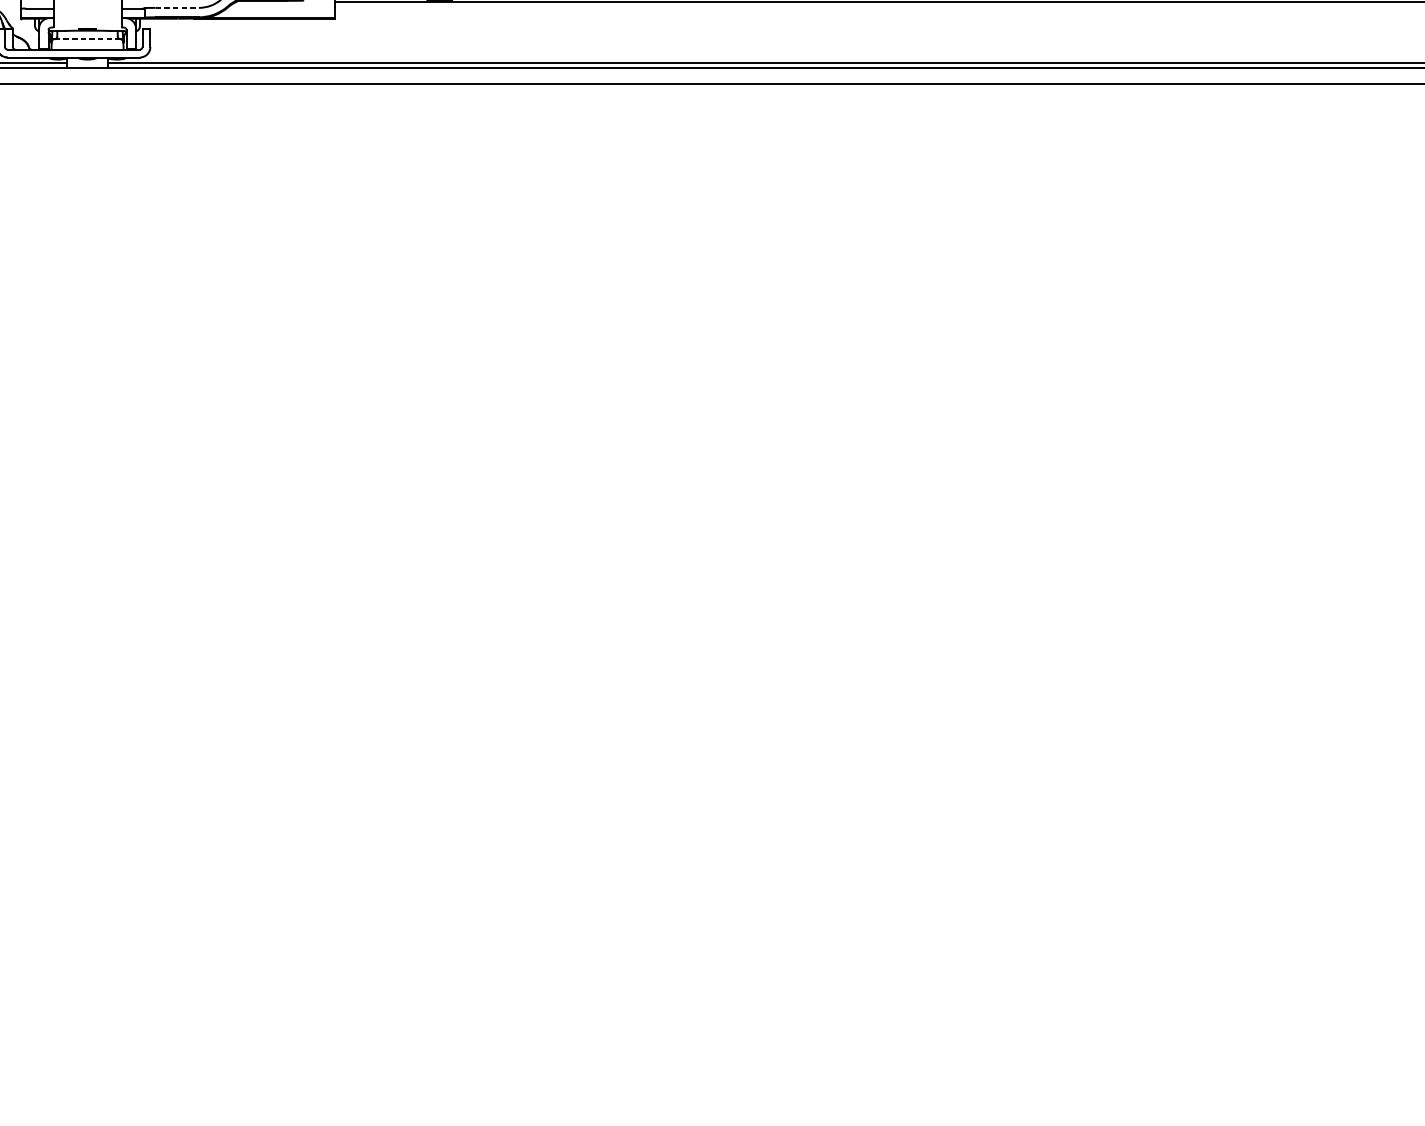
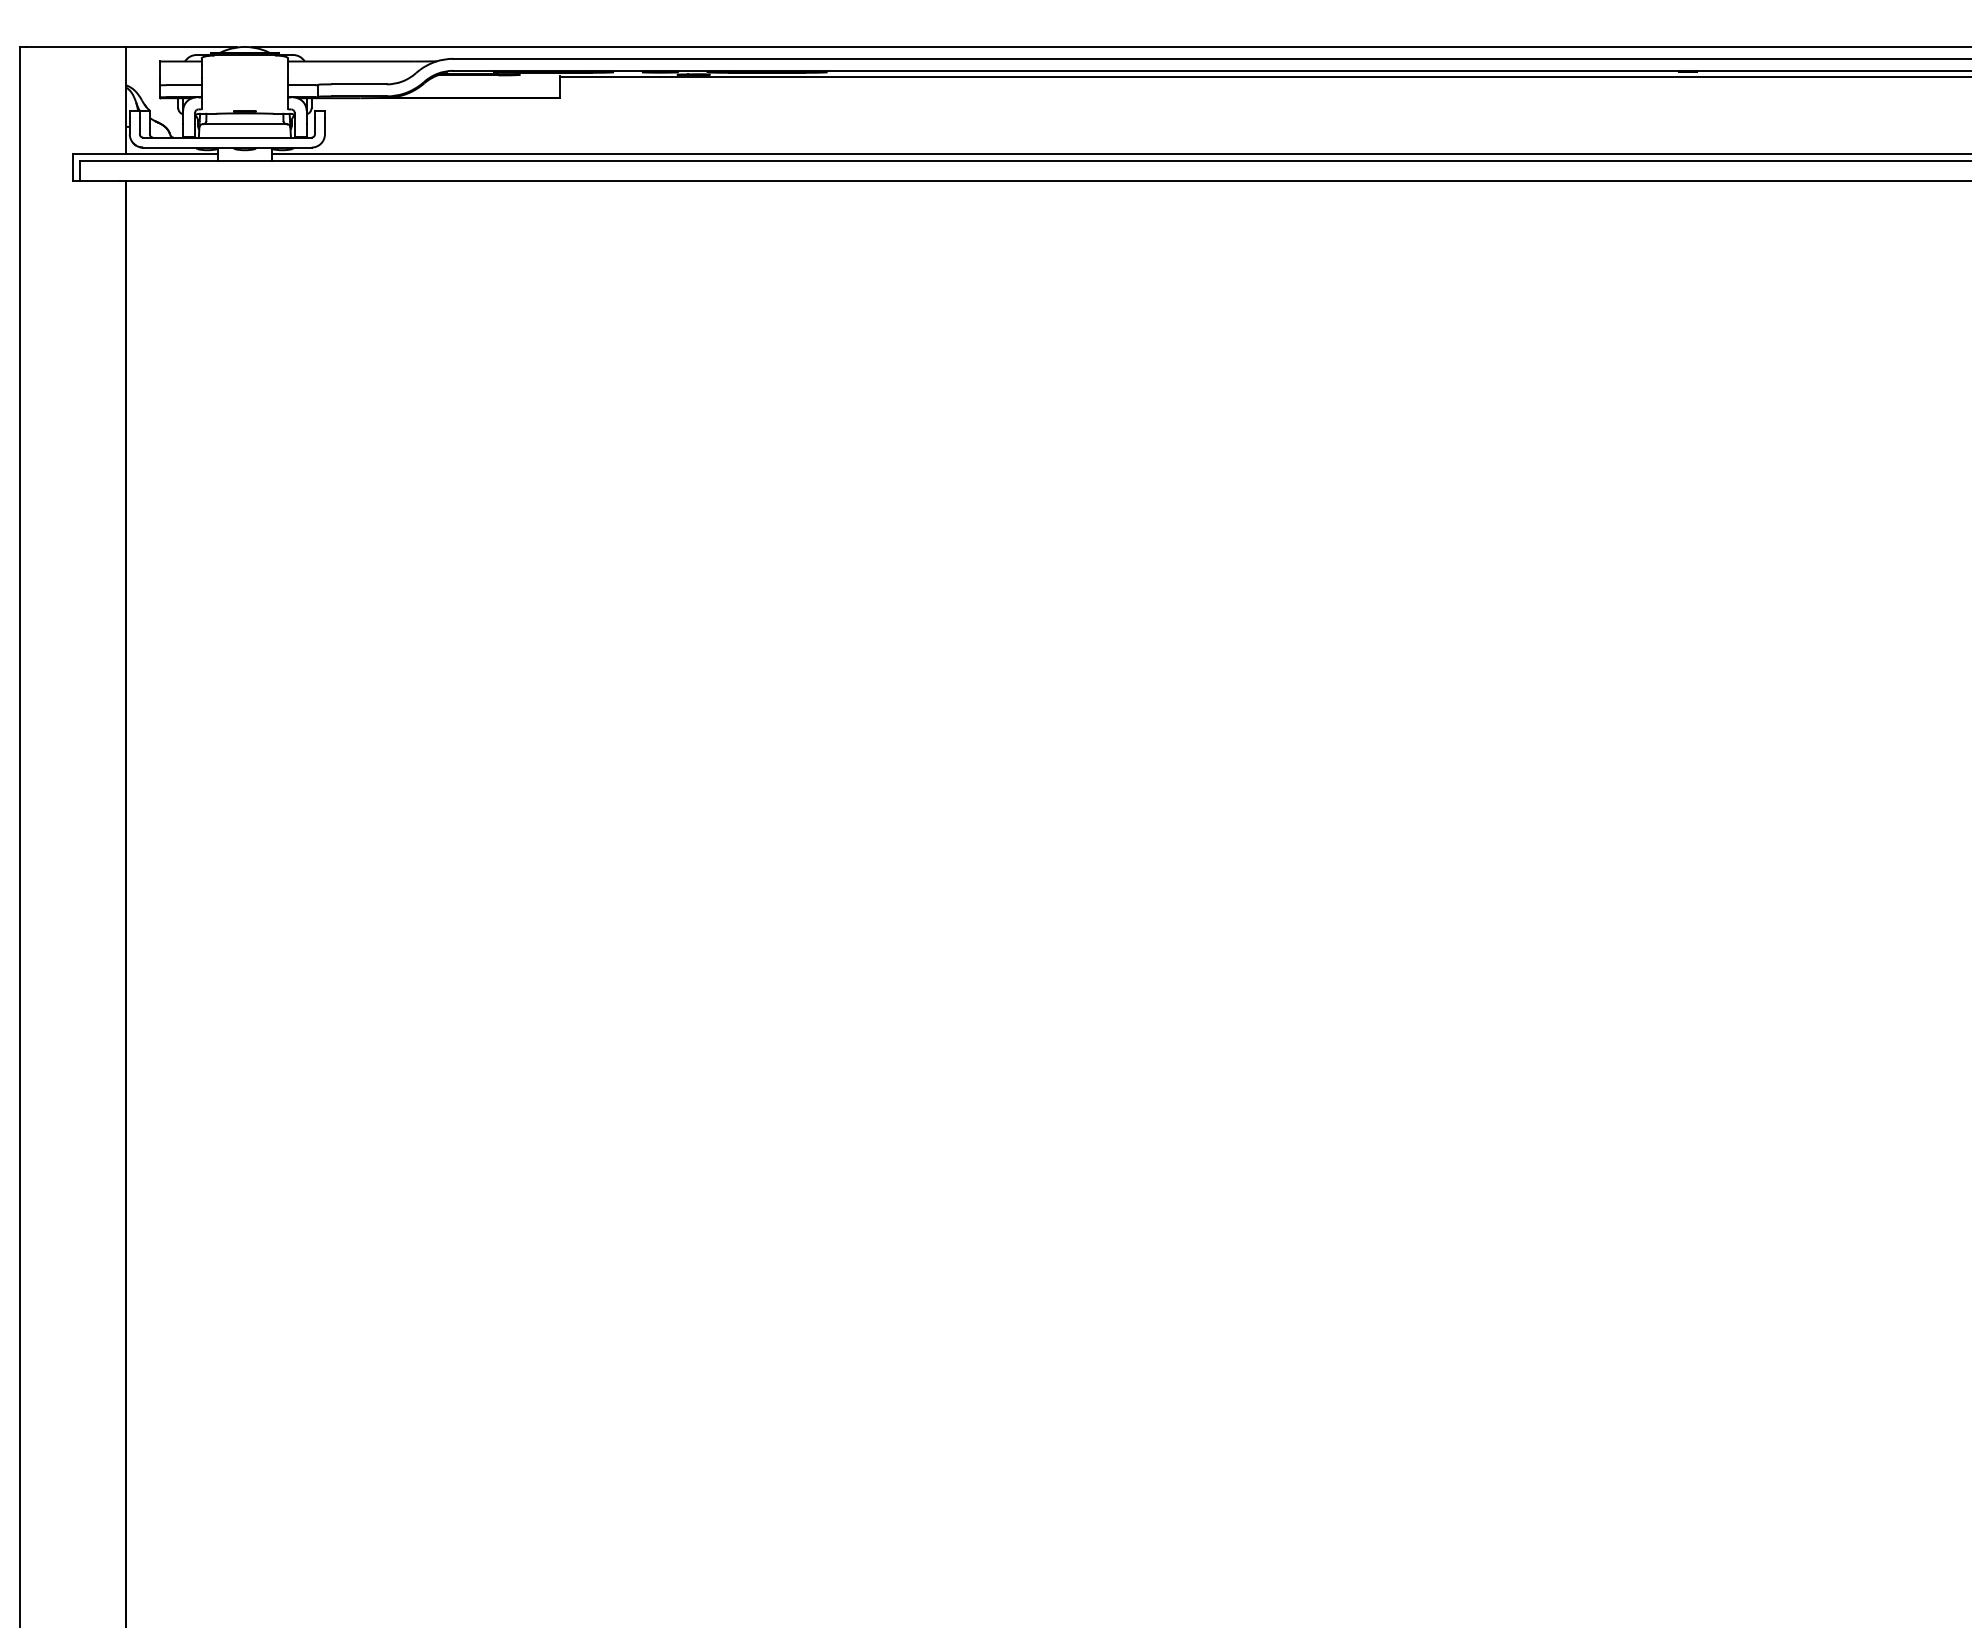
line: (177, 7) -> (359, 84), dashed -> solid
line: (87, 39) -> (244, 124), dashed -> solid

